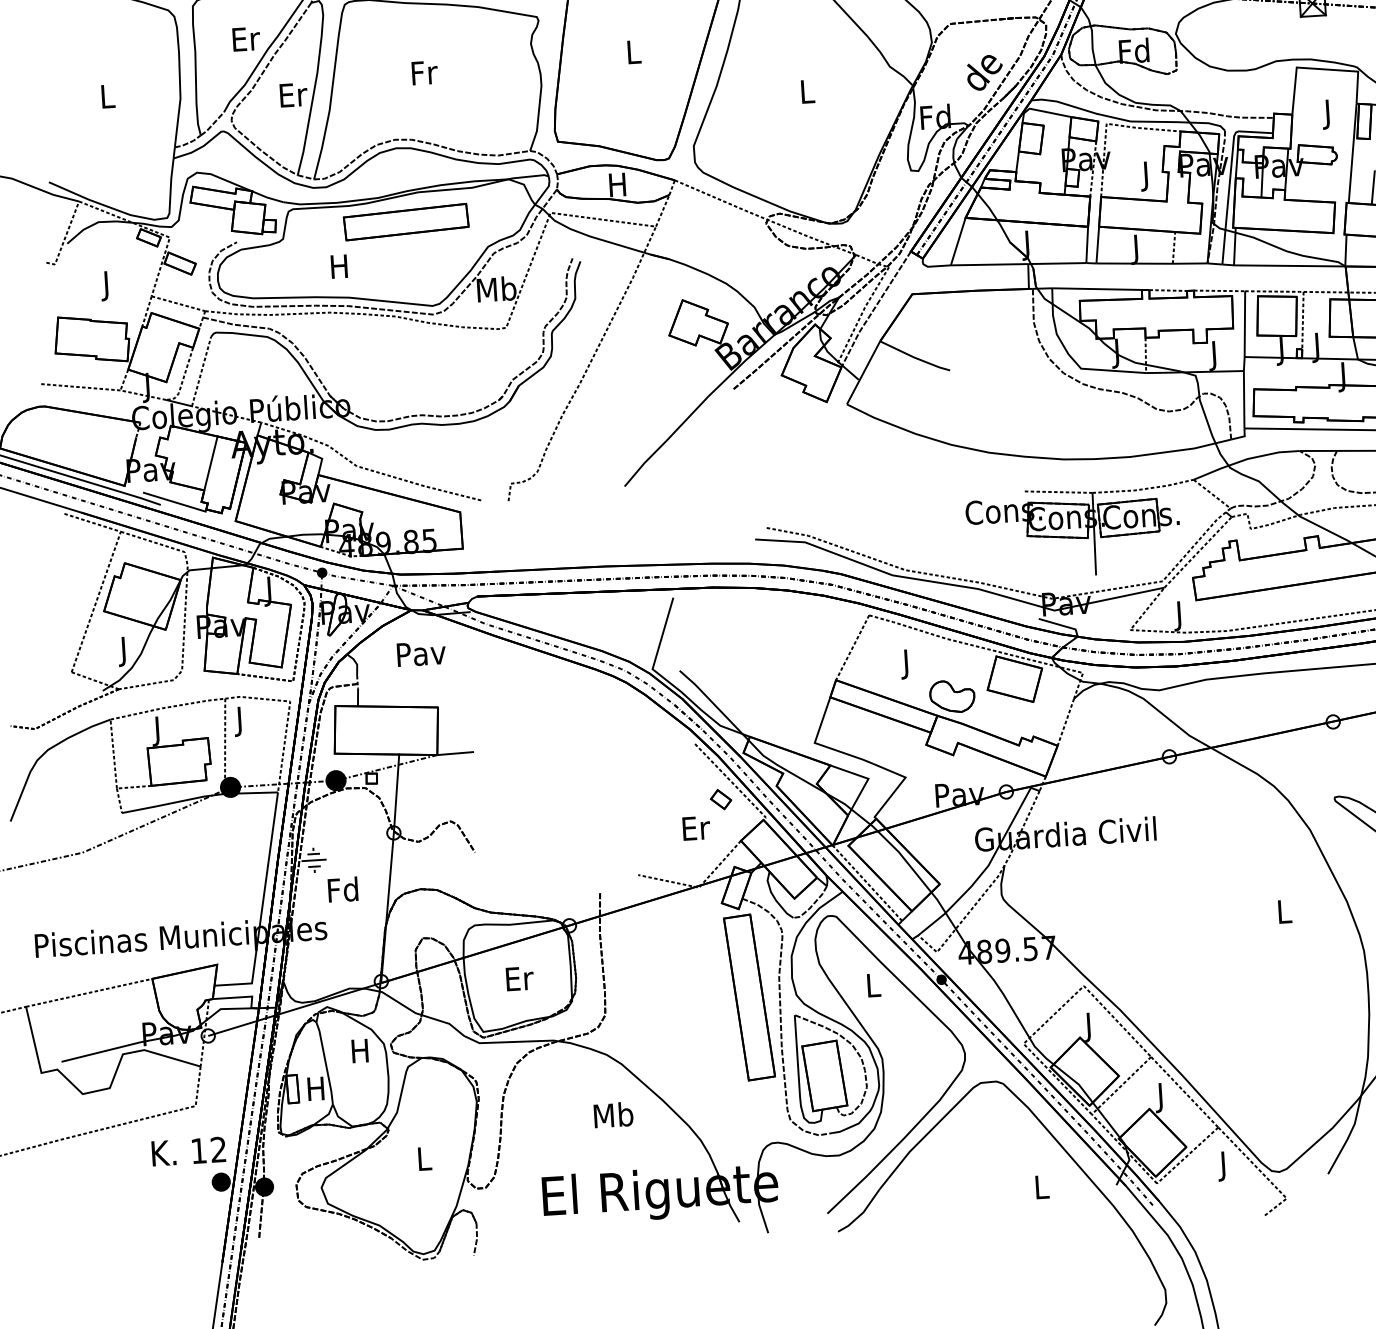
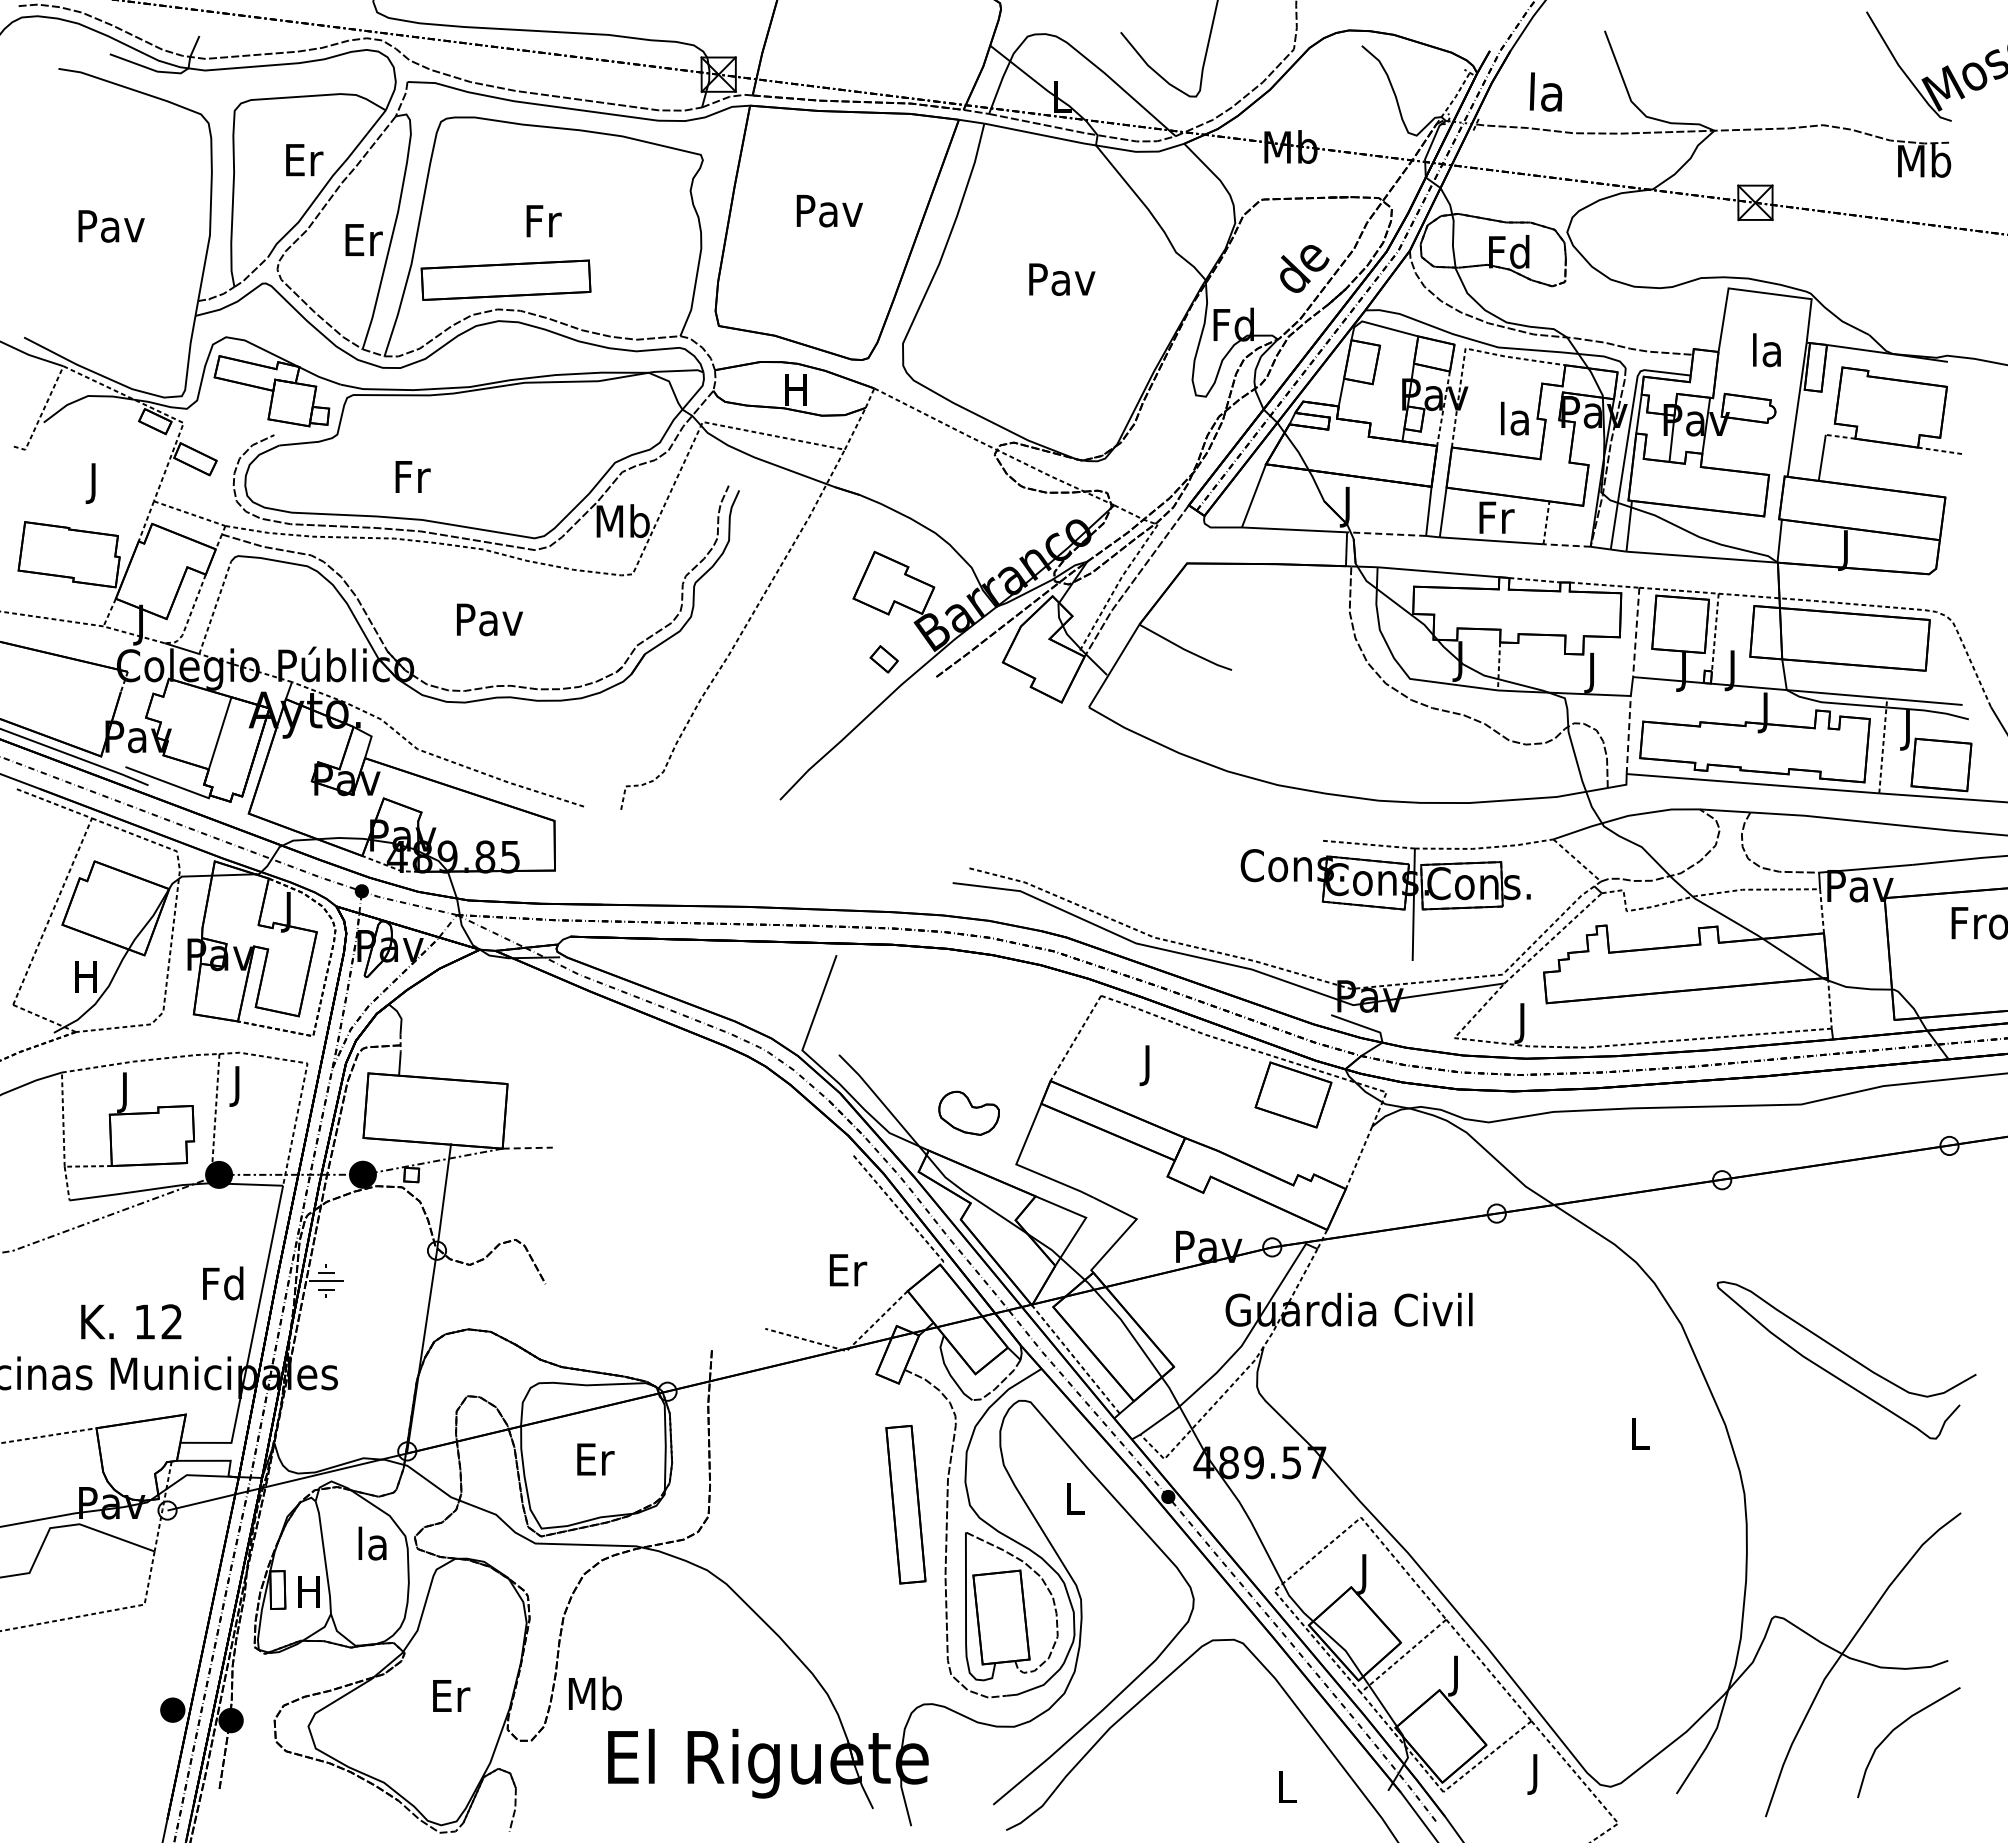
text: (633, 51) -> (829, 210), L -> Pav
text: (807, 91) -> (1062, 279), L -> Pav
text: (107, 96) -> (111, 226), L -> Pav
text: (1327, 114) -> (1766, 354), J -> la
text: (1145, 175) -> (1514, 422), J -> la
part: (405, 221) -> (505, 279), moved
text: (1137, 249) -> (1496, 521), J -> Fr
line: (1057, 263) -> (1386, 534), solid -> dashed
line: (1190, 263) -> (1567, 545), solid -> dashed
text: (340, 266) -> (412, 476), H -> Fr
line: (1245, 324) -> (1636, 632), solid -> dashed
line: (1243, 399) -> (1628, 734), solid -> dashed
text: (123, 651) -> (85, 981), J -> H
text: (421, 653) -> (489, 619), moved
part: (951, 696) -> (968, 1112), moved
line: (456, 753) -> (528, 1148), solid -> dashed
part: (720, 799) -> (883, 659), moved
text: (343, 889) -> (223, 1283), moved
part: (749, 997) -> (905, 1504), size x0.7
text: (360, 1050) -> (372, 1543), H -> la
text: (613, 1114) -> (595, 1693), moved
text: (188, 1151) -> (131, 1321), moved
text: (425, 1158) -> (451, 1695), L -> Er

